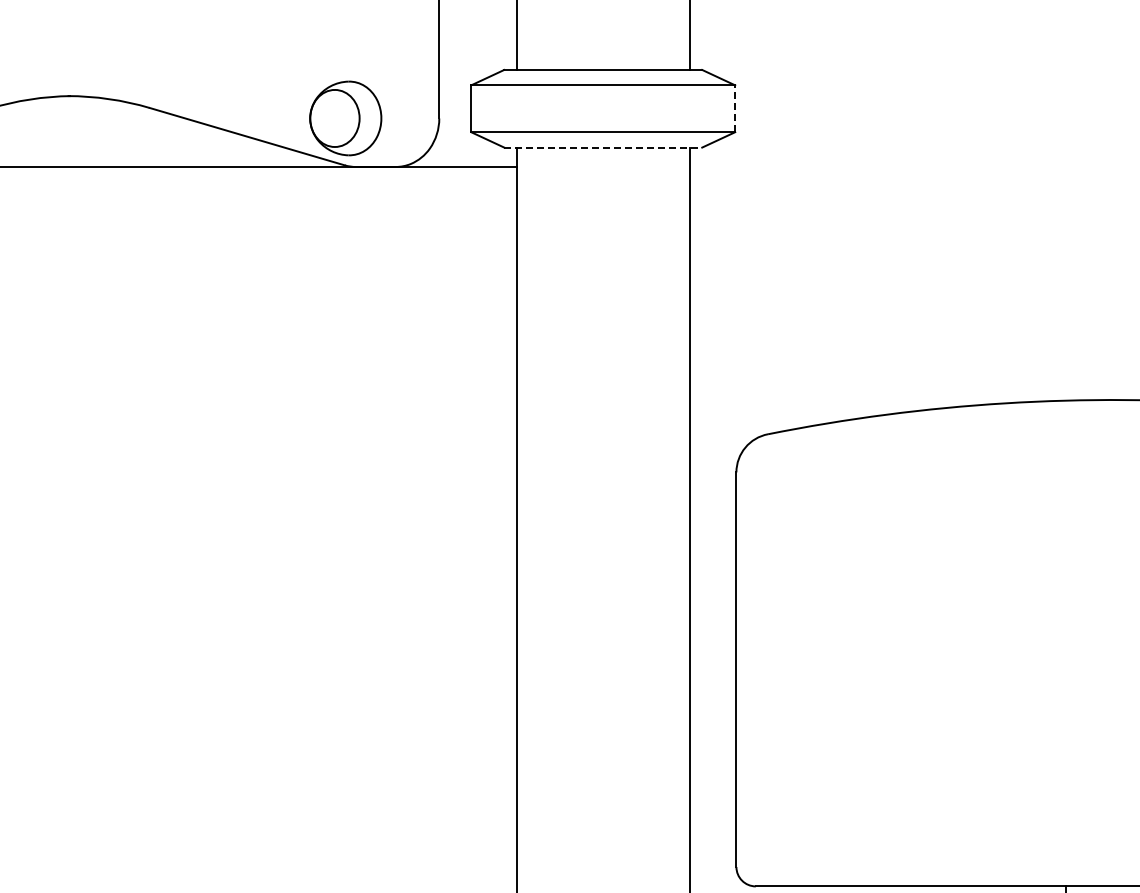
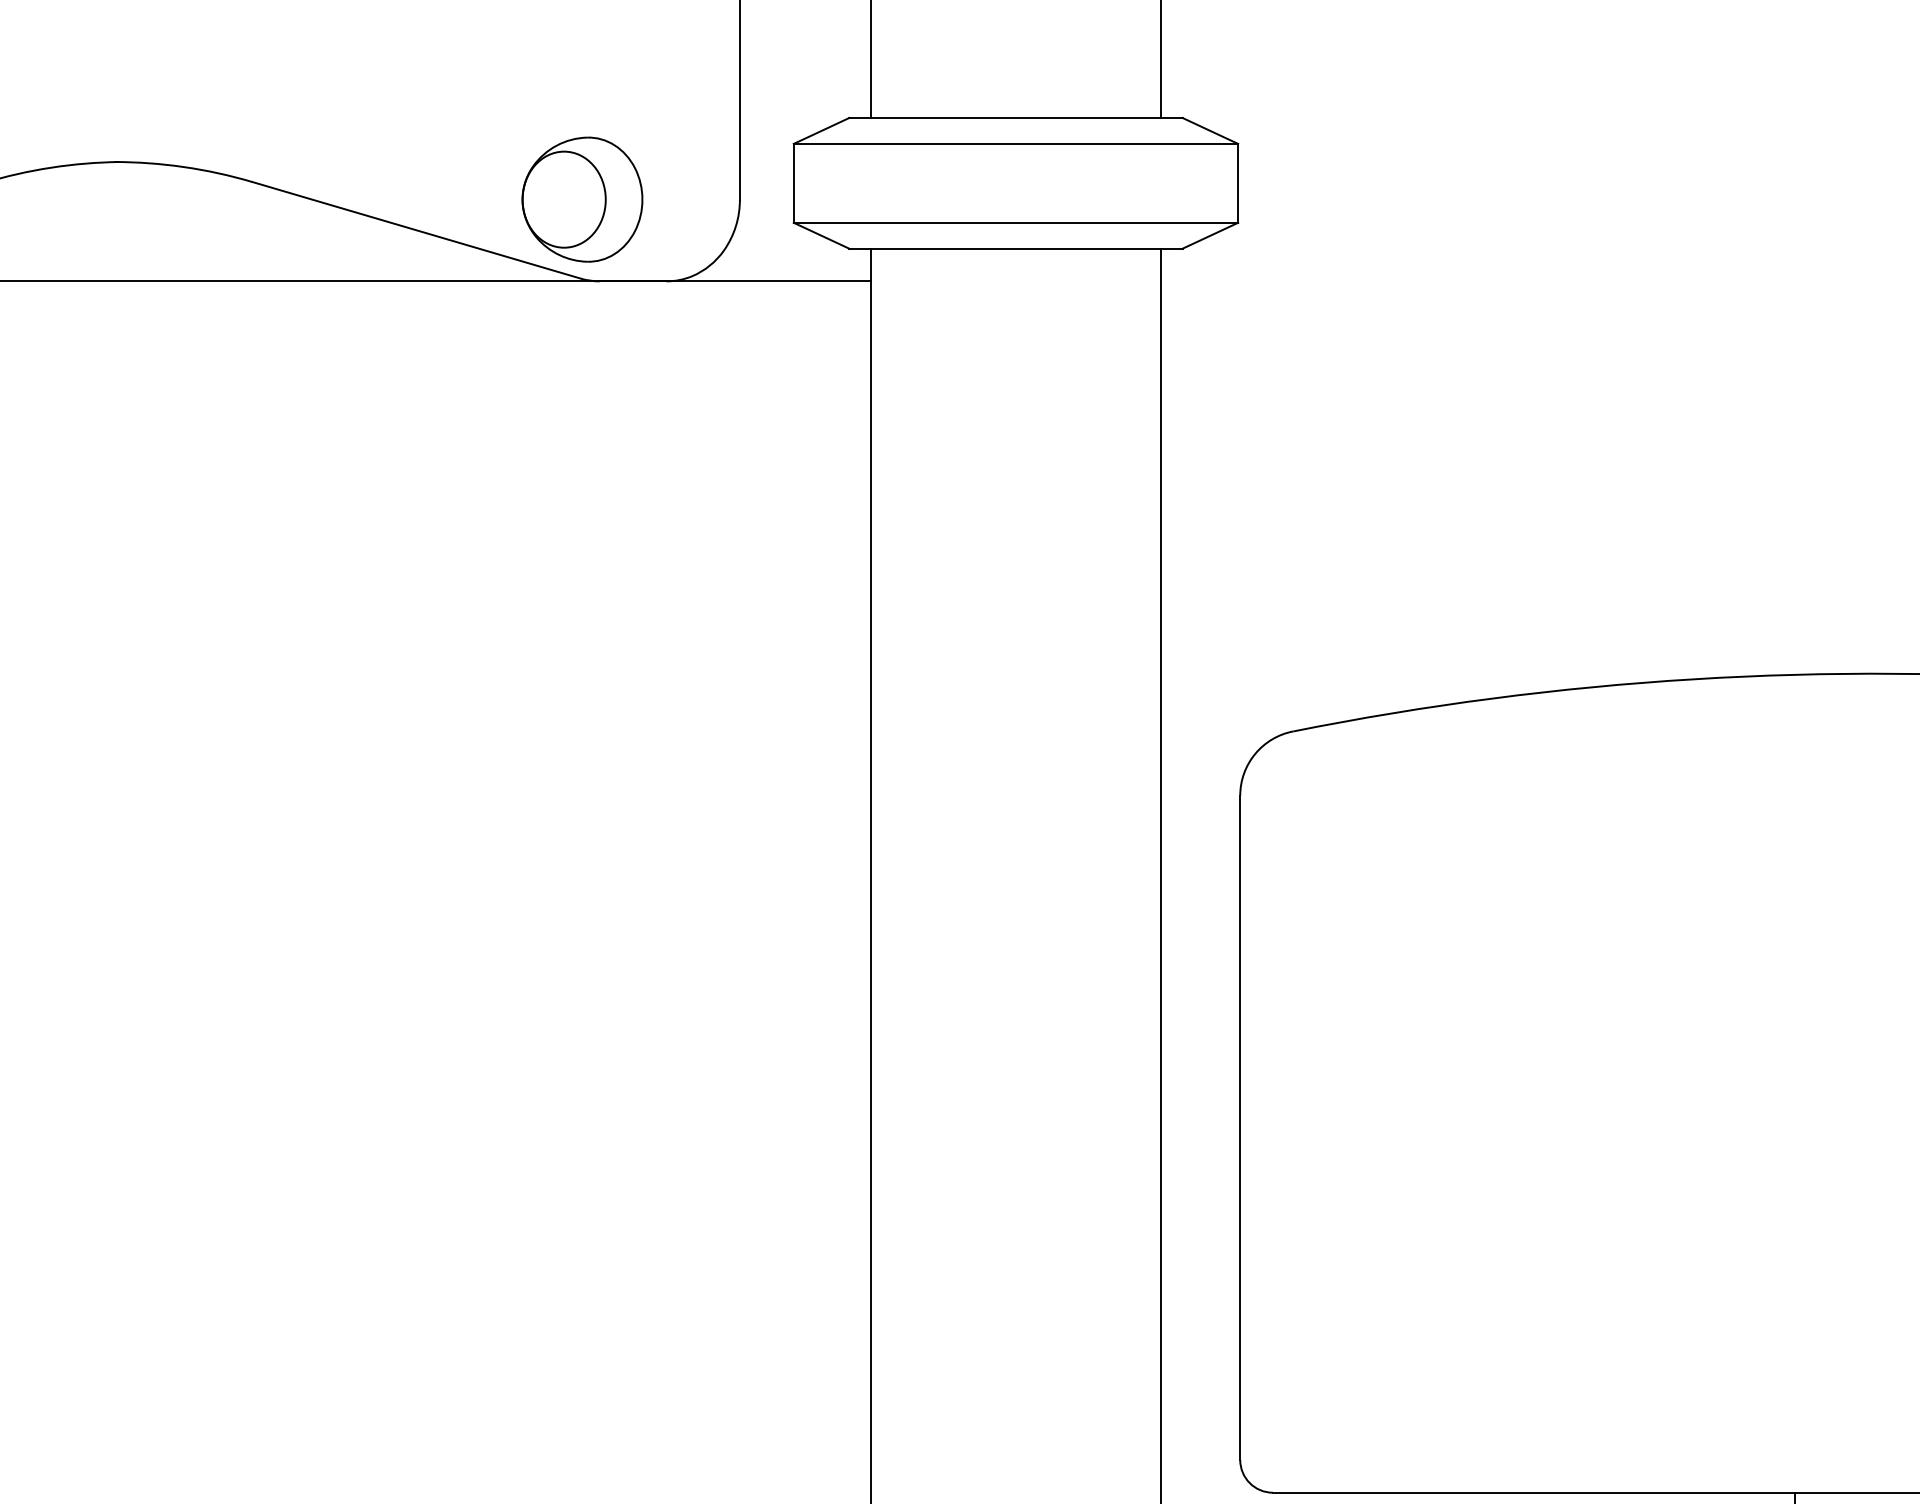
line: (735, 108) -> (1238, 182), dashed -> solid
line: (603, 147) -> (1016, 248), dashed -> solid

